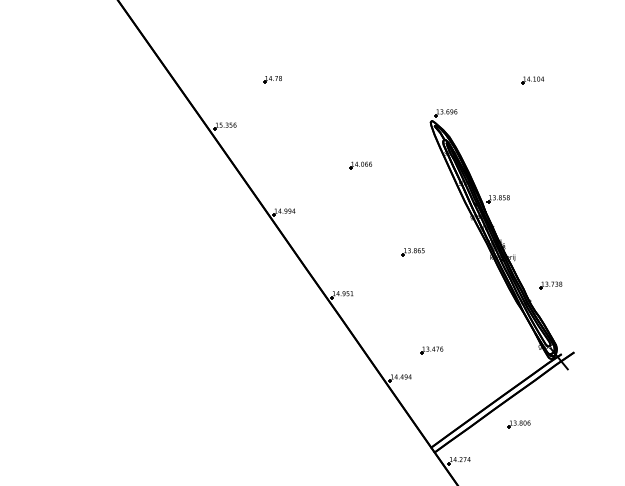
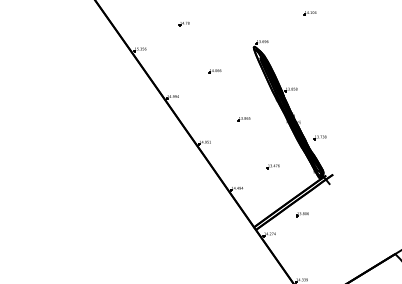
part: (271, 78) -> (183, 23), moved
part: (531, 80) -> (309, 13), moved
part: (430, 350) -> (272, 166), moved

